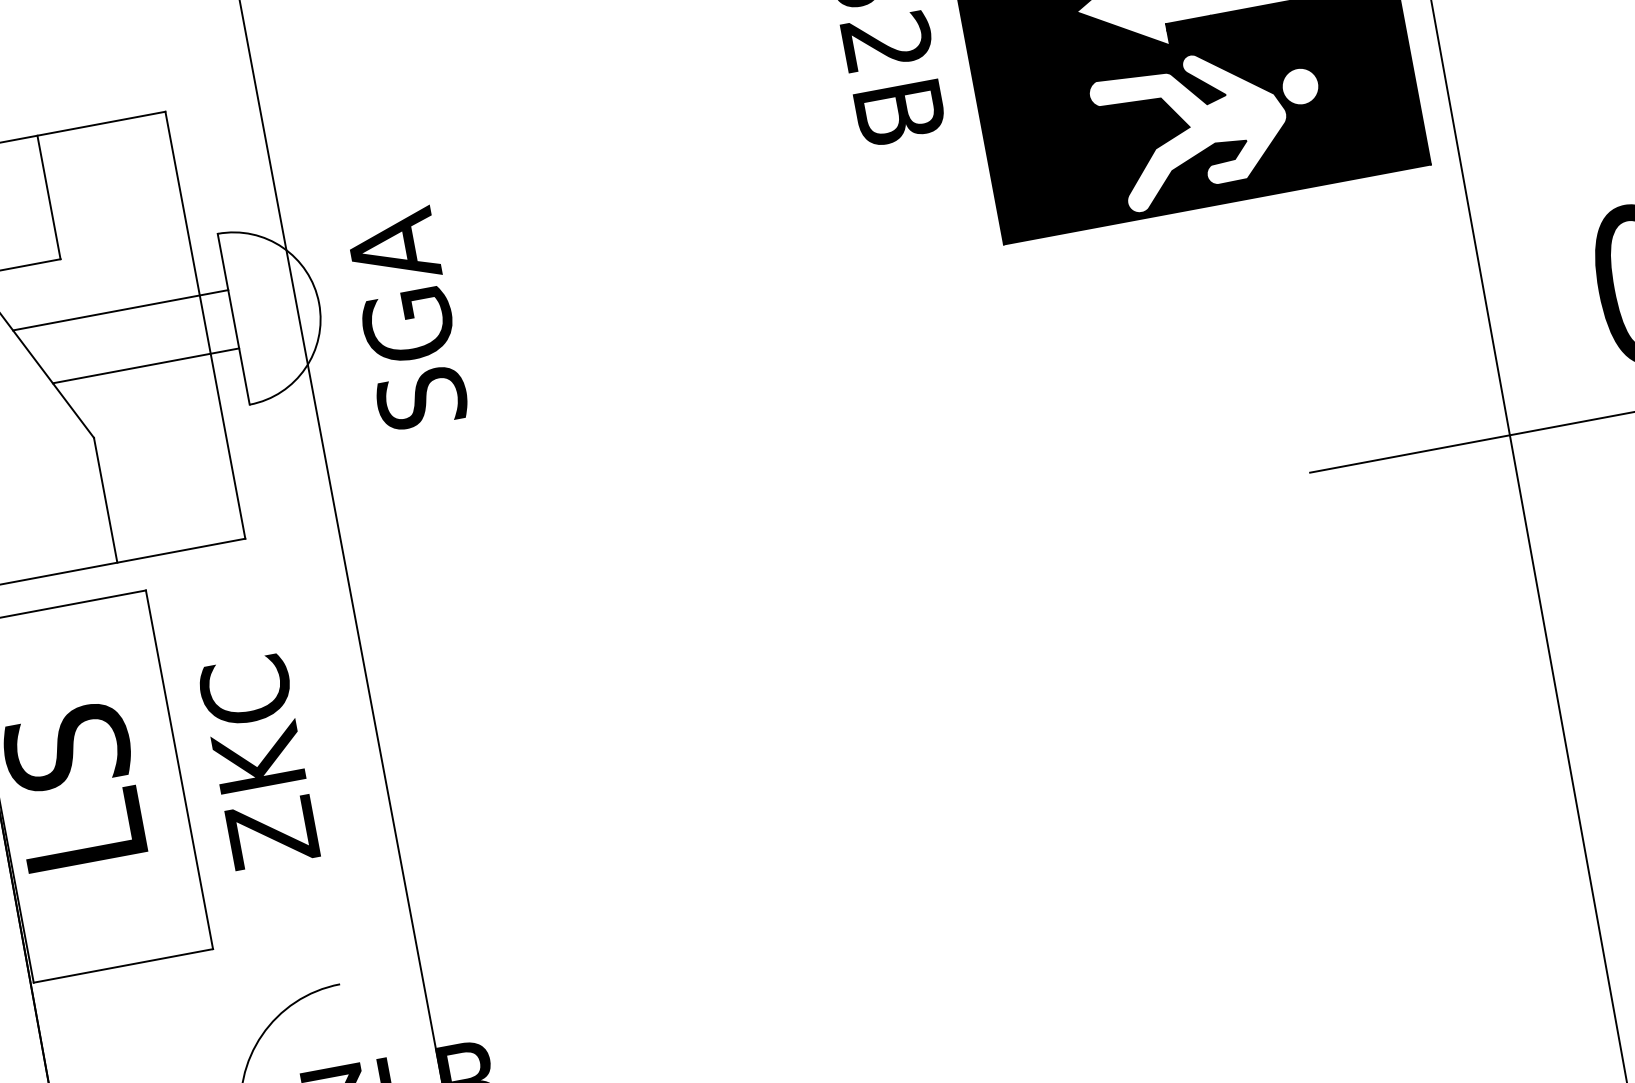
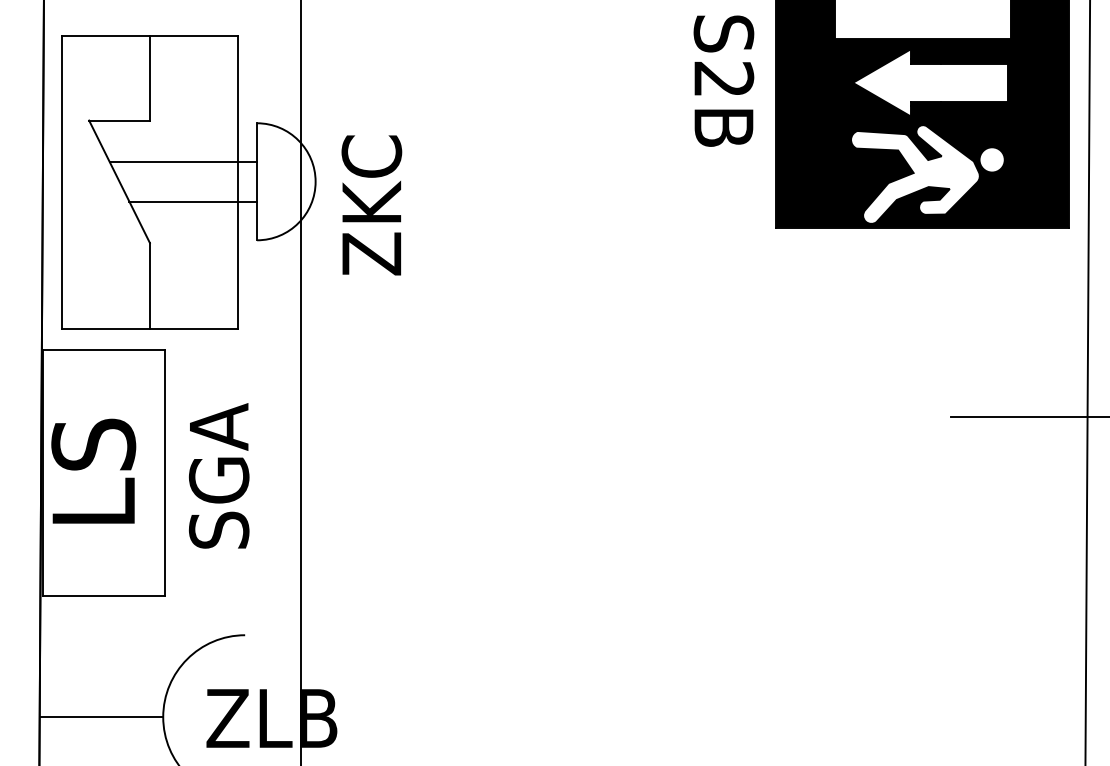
text: (406, 318) -> (371, 202), SGA -> ZKC
text: (257, 758) -> (218, 475), ZKC -> SGA

